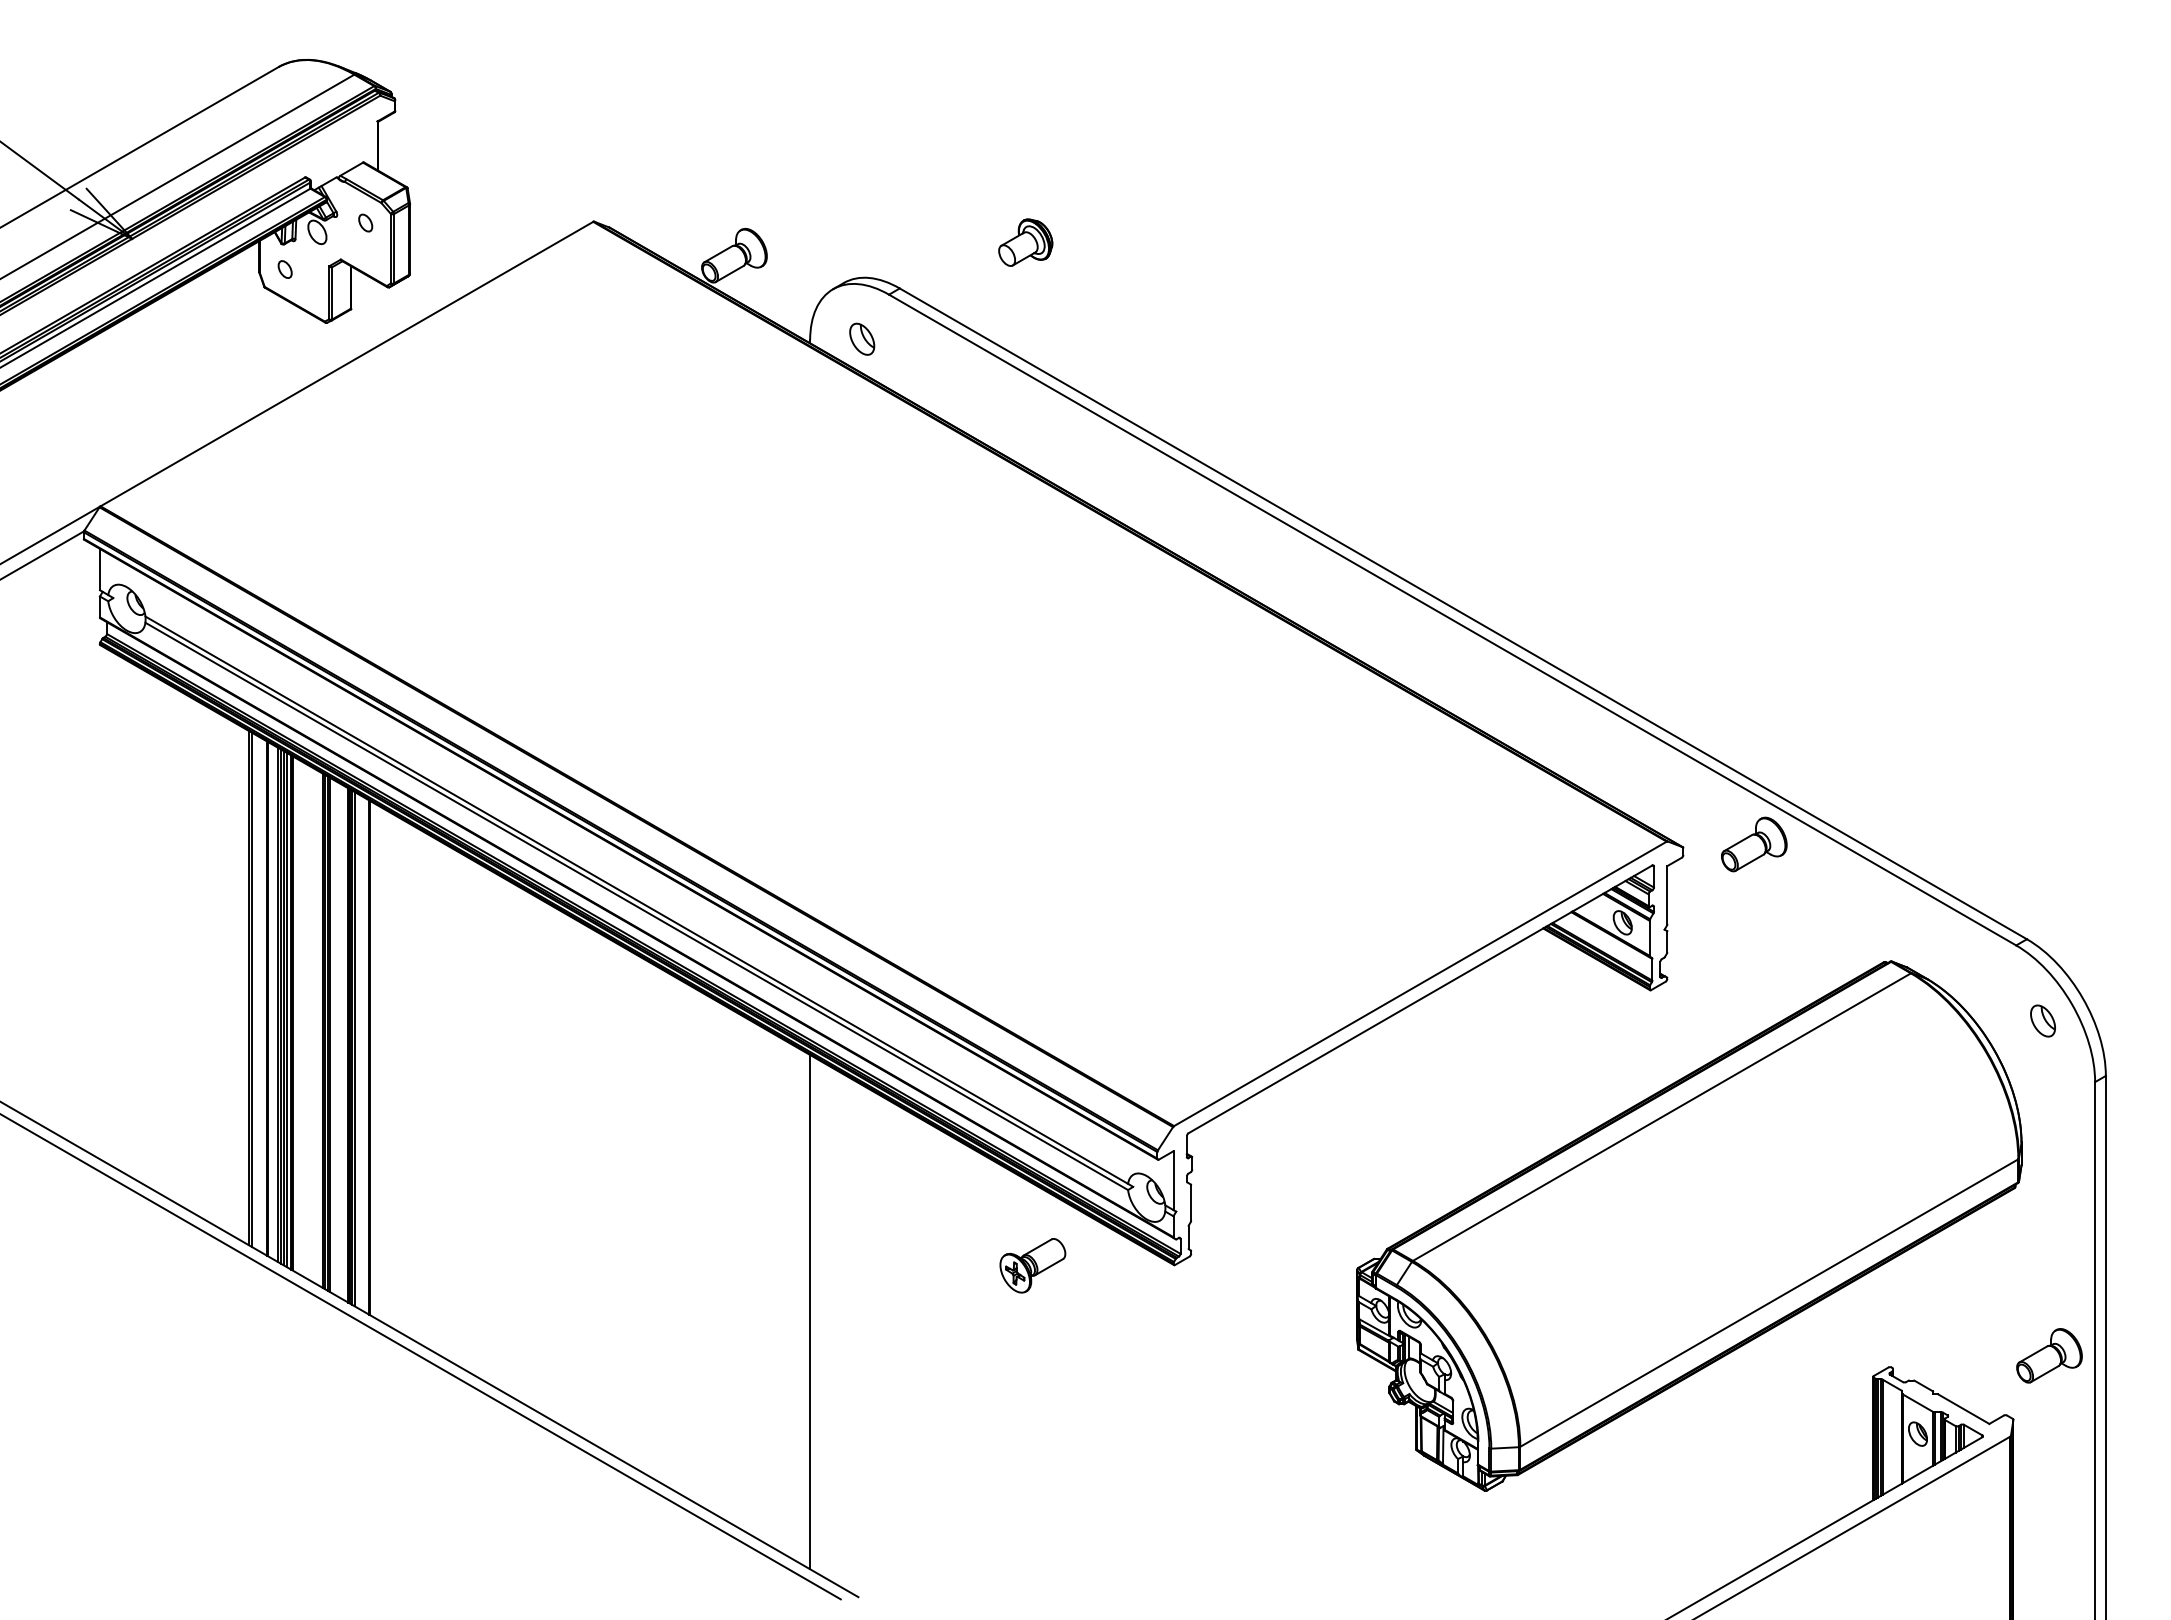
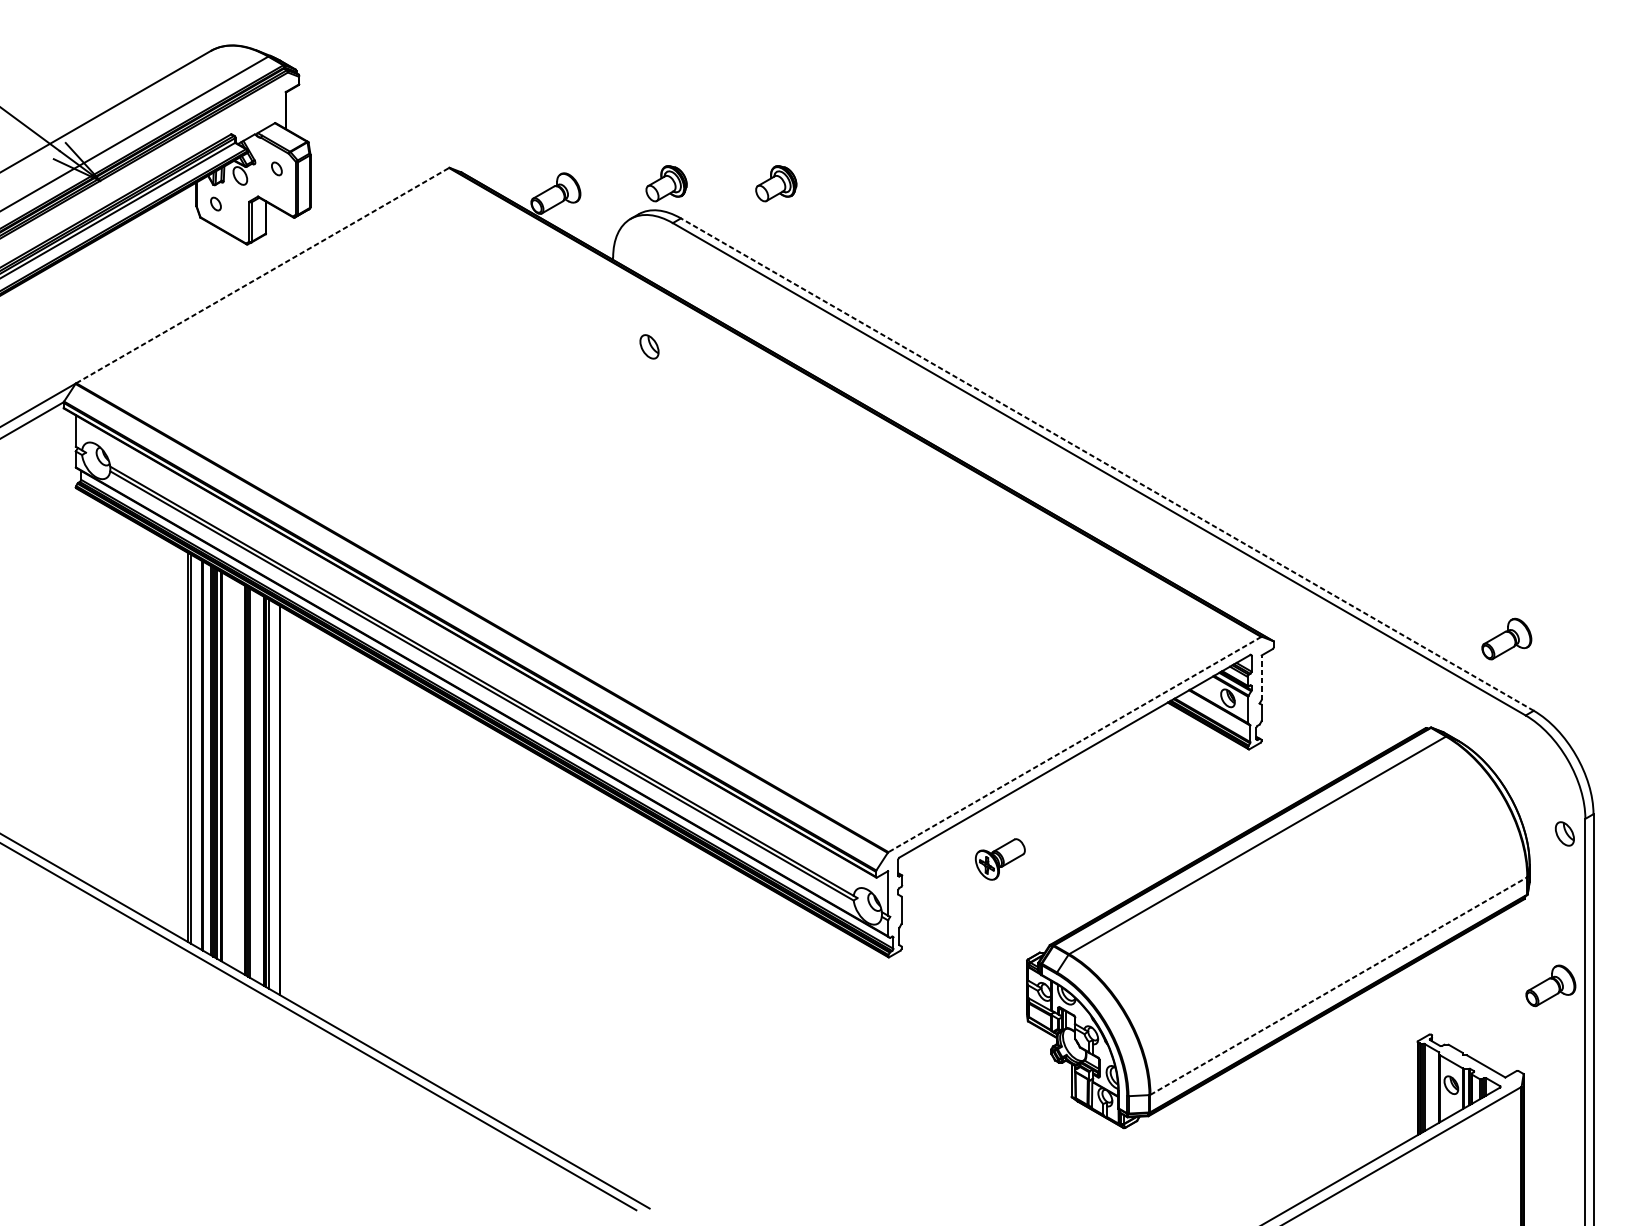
part: (880, 242) -> (666, 183), added
part: (862, 338) -> (649, 346), moved
line: (347, 363) -> (263, 275), solid -> dashed
line: (1463, 613) -> (1107, 464), solid -> dashed
part: (1754, 844) -> (1506, 639), moved
line: (1667, 895) -> (1261, 677), solid -> dashed
line: (1420, 984) -> (1074, 745), solid -> dashed
part: (2042, 1020) -> (1564, 833), moved
part: (1032, 1265) -> (1000, 859), moved
line: (1769, 1303) -> (1339, 986), solid -> dashed
line: (810, 1312) -> (613, 993), removed
part: (2049, 1355) -> (1550, 985), moved

